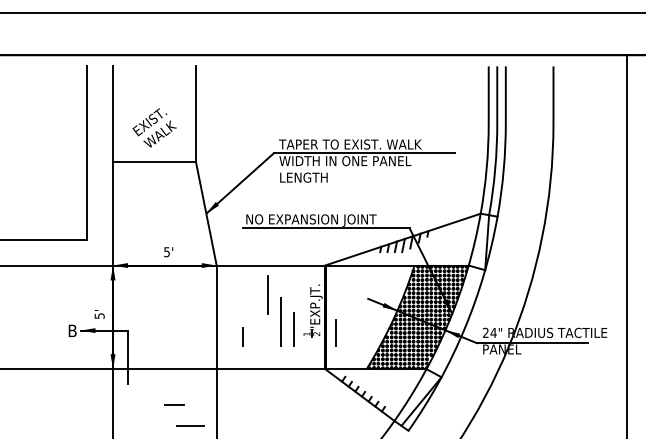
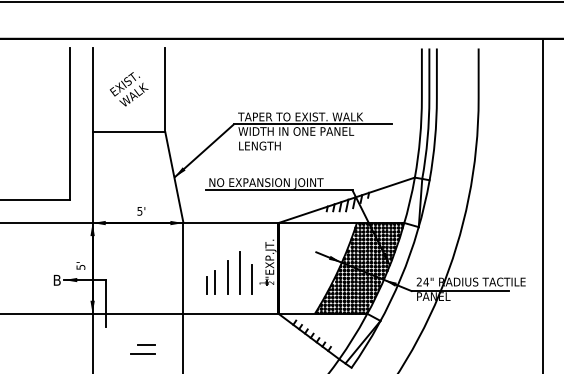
text: (154, 127) -> (128, 88), moved
line: (267, 294) -> (228, 276), moved
line: (335, 332) -> (214, 281), moved
line: (190, 425) -> (142, 353), moved

